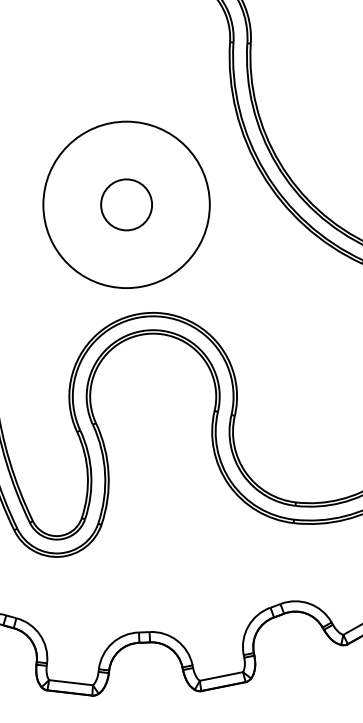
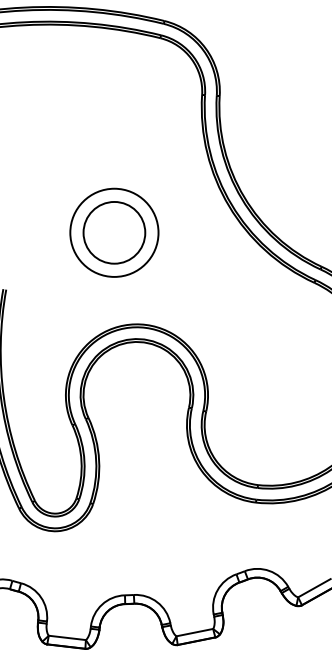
circle: (126, 204) -> (114, 232), size x0.62
circle: (126, 204) -> (114, 232), size x1.43

